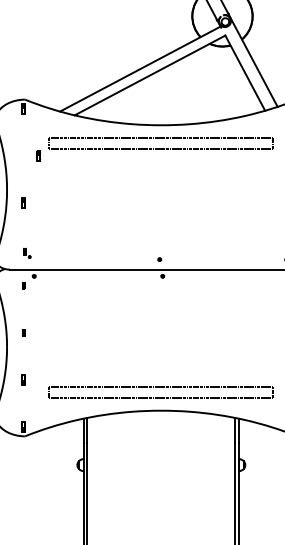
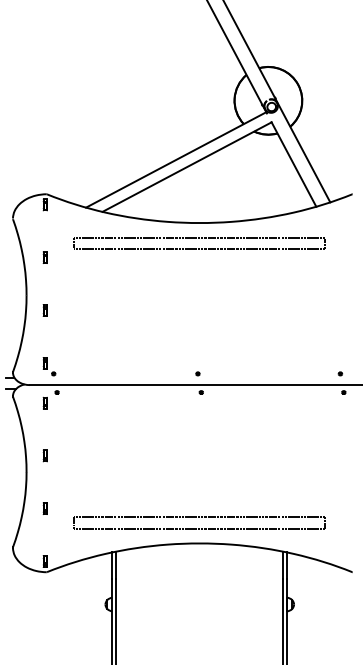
part: (38, 155) -> (44, 257), moved
part: (27, 253) -> (49, 366), size x1.67
part: (23, 285) -> (44, 402), size x1.67
part: (23, 332) -> (44, 455), size x1.67

